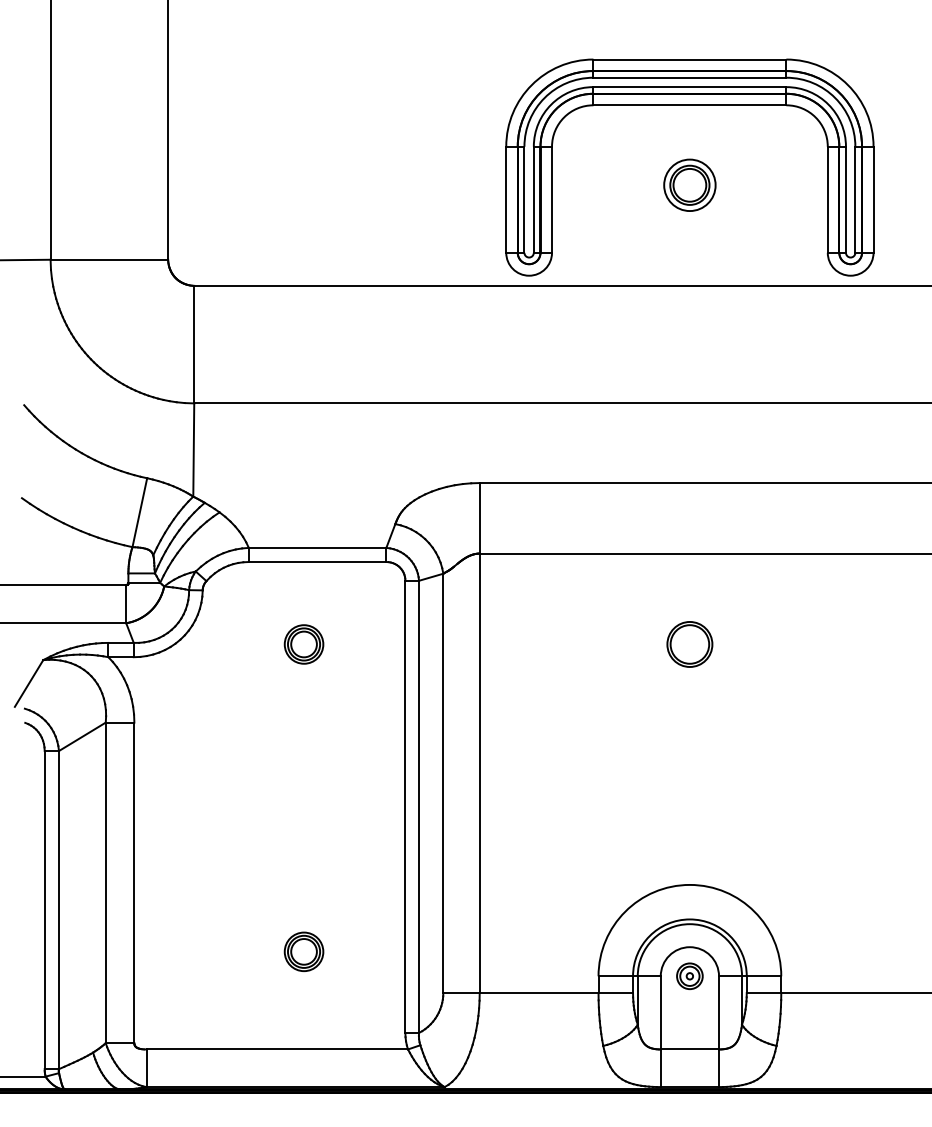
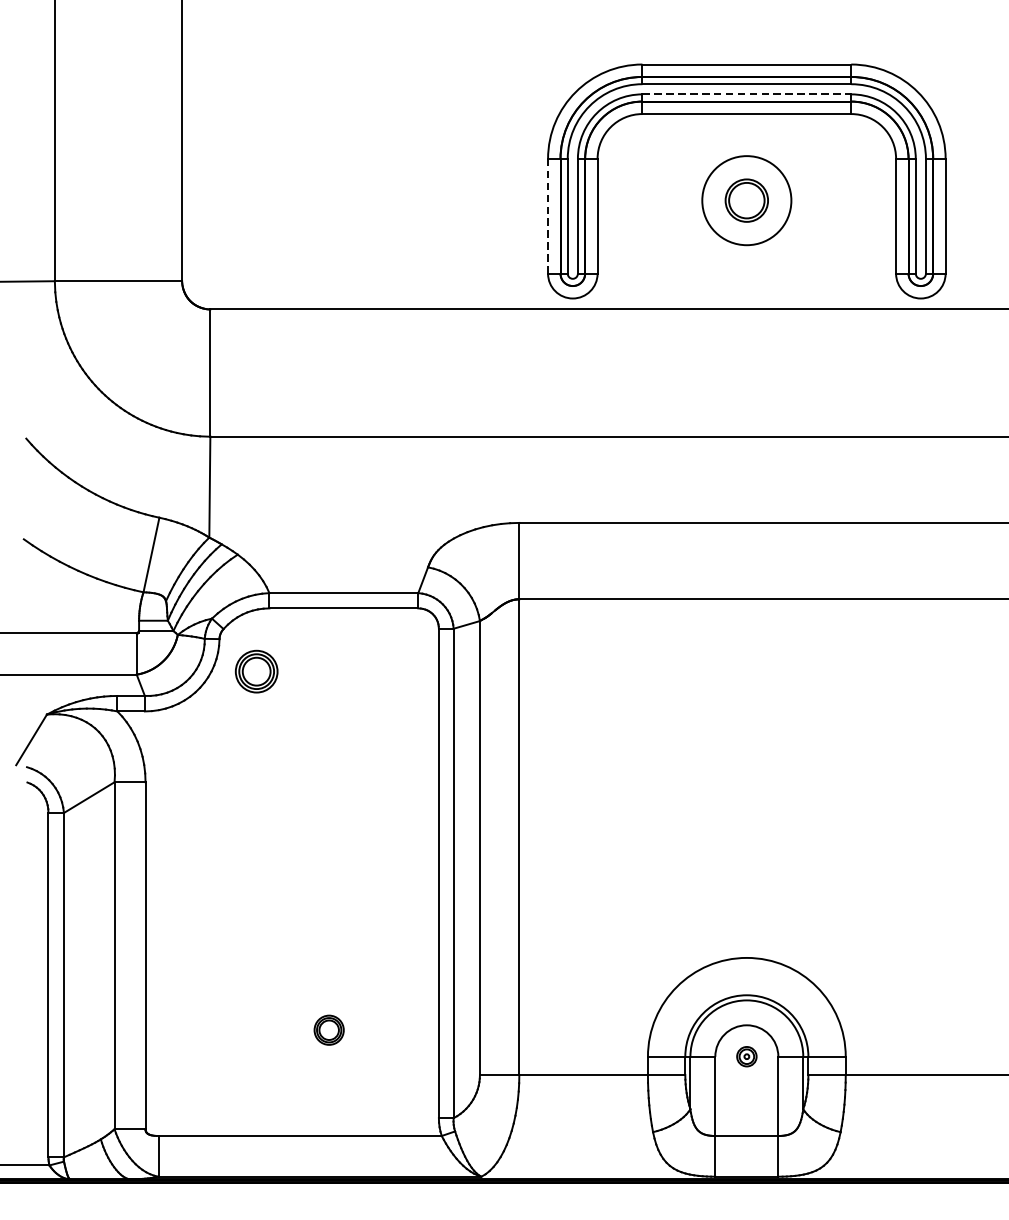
line: (690, 87) -> (747, 94), solid -> dashed
circle: (689, 185) -> (746, 200), size x1.6
line: (506, 200) -> (548, 217), solid -> dashed
part: (303, 644) -> (256, 671), moved
part: (689, 644) -> (746, 697), removed
part: (303, 951) -> (328, 1029), size x0.7
part: (689, 975) -> (746, 1055), size x0.7

